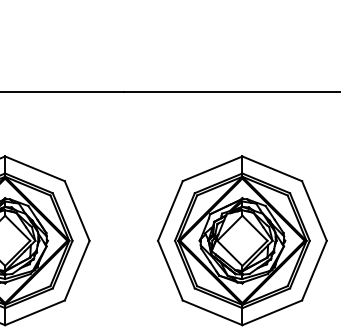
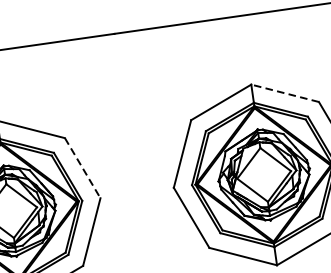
line: (271, 168) -> (284, 93), solid -> dashed
line: (77, 211) -> (83, 168), solid -> dashed

